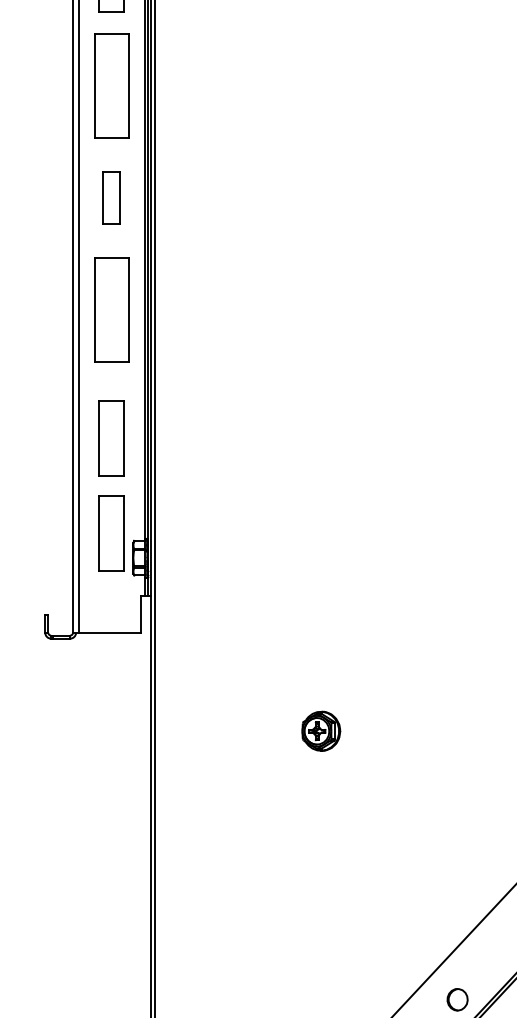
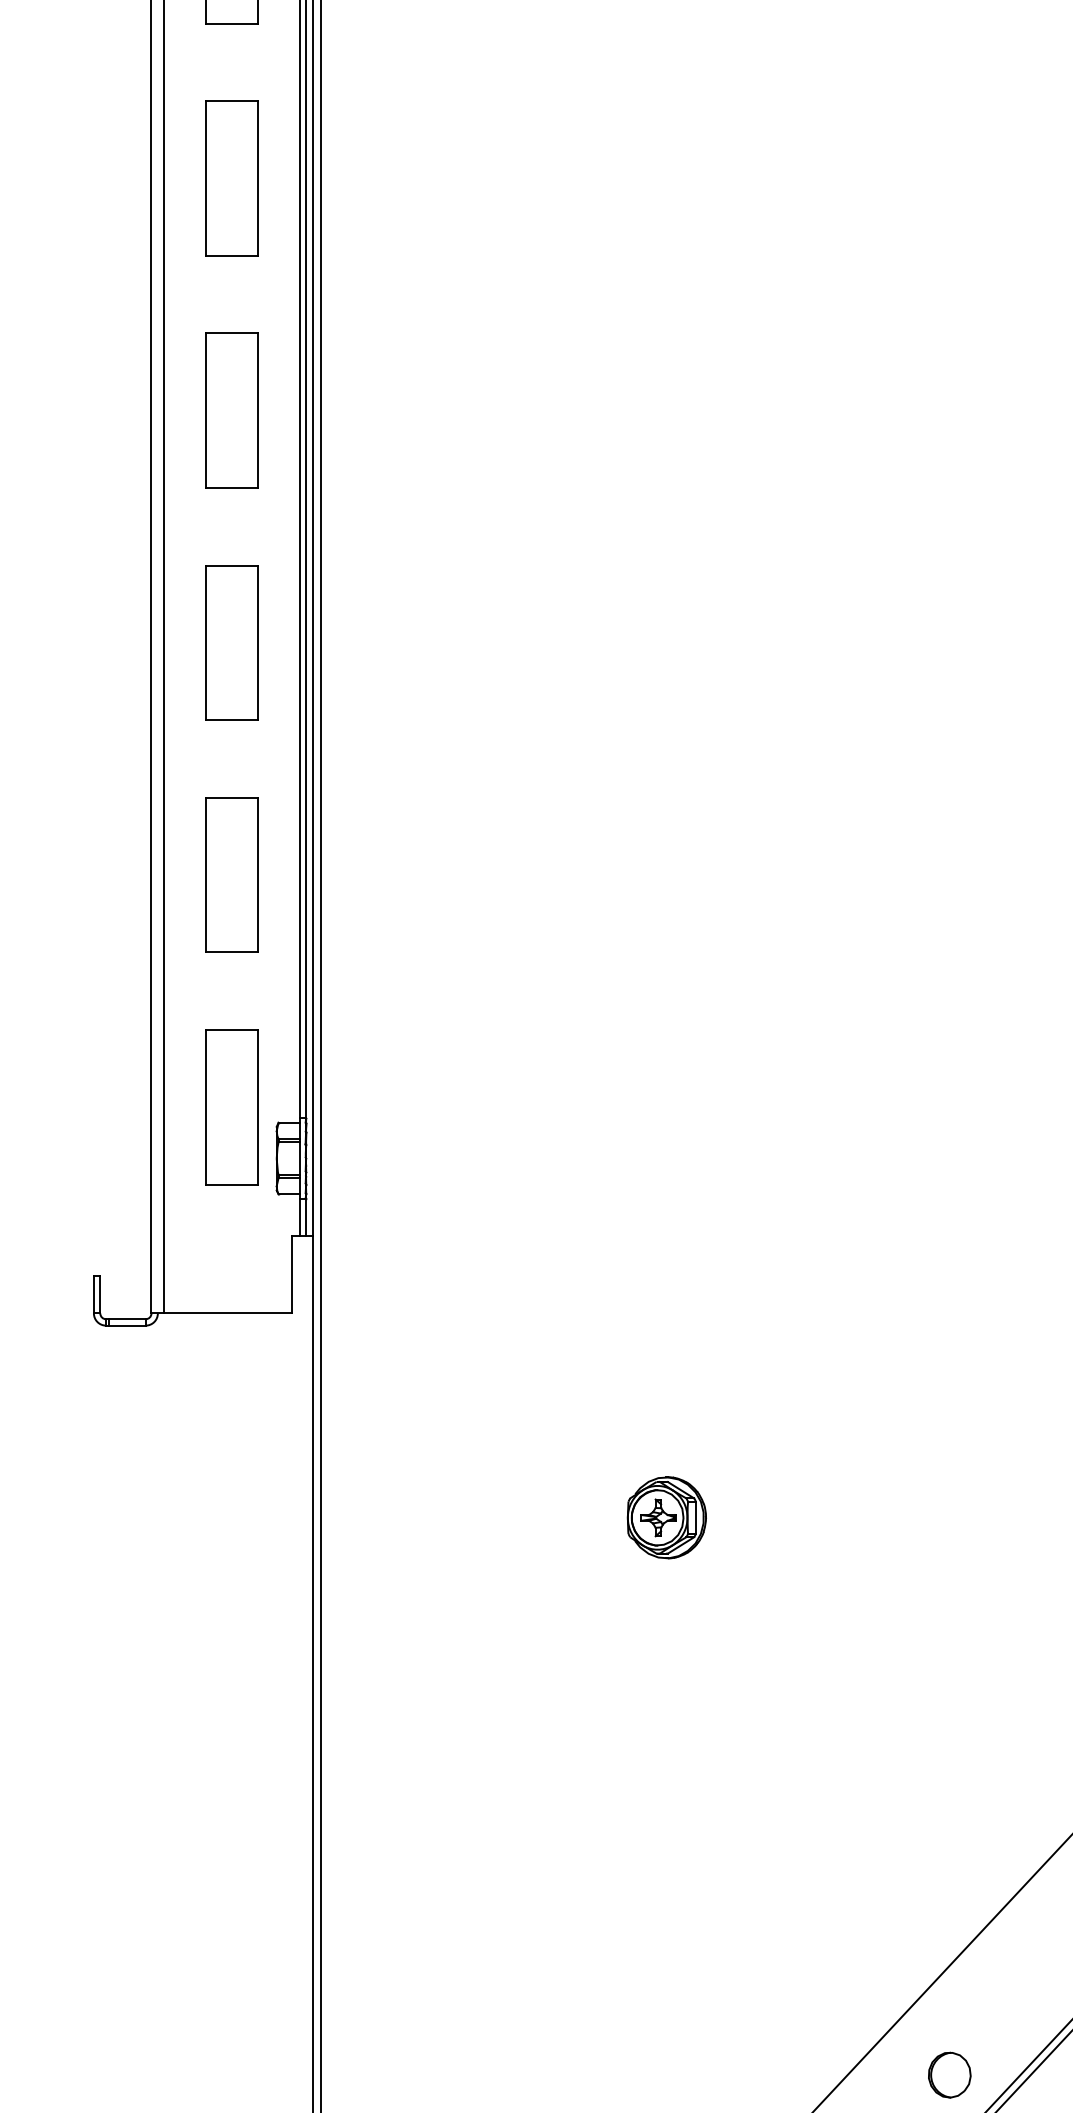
part: (111, 85) -> (231, 177), size x0.71
part: (111, 197) -> (231, 409), size x1.43
part: (111, 309) -> (231, 642), size x0.71
part: (111, 438) -> (231, 874), moved

